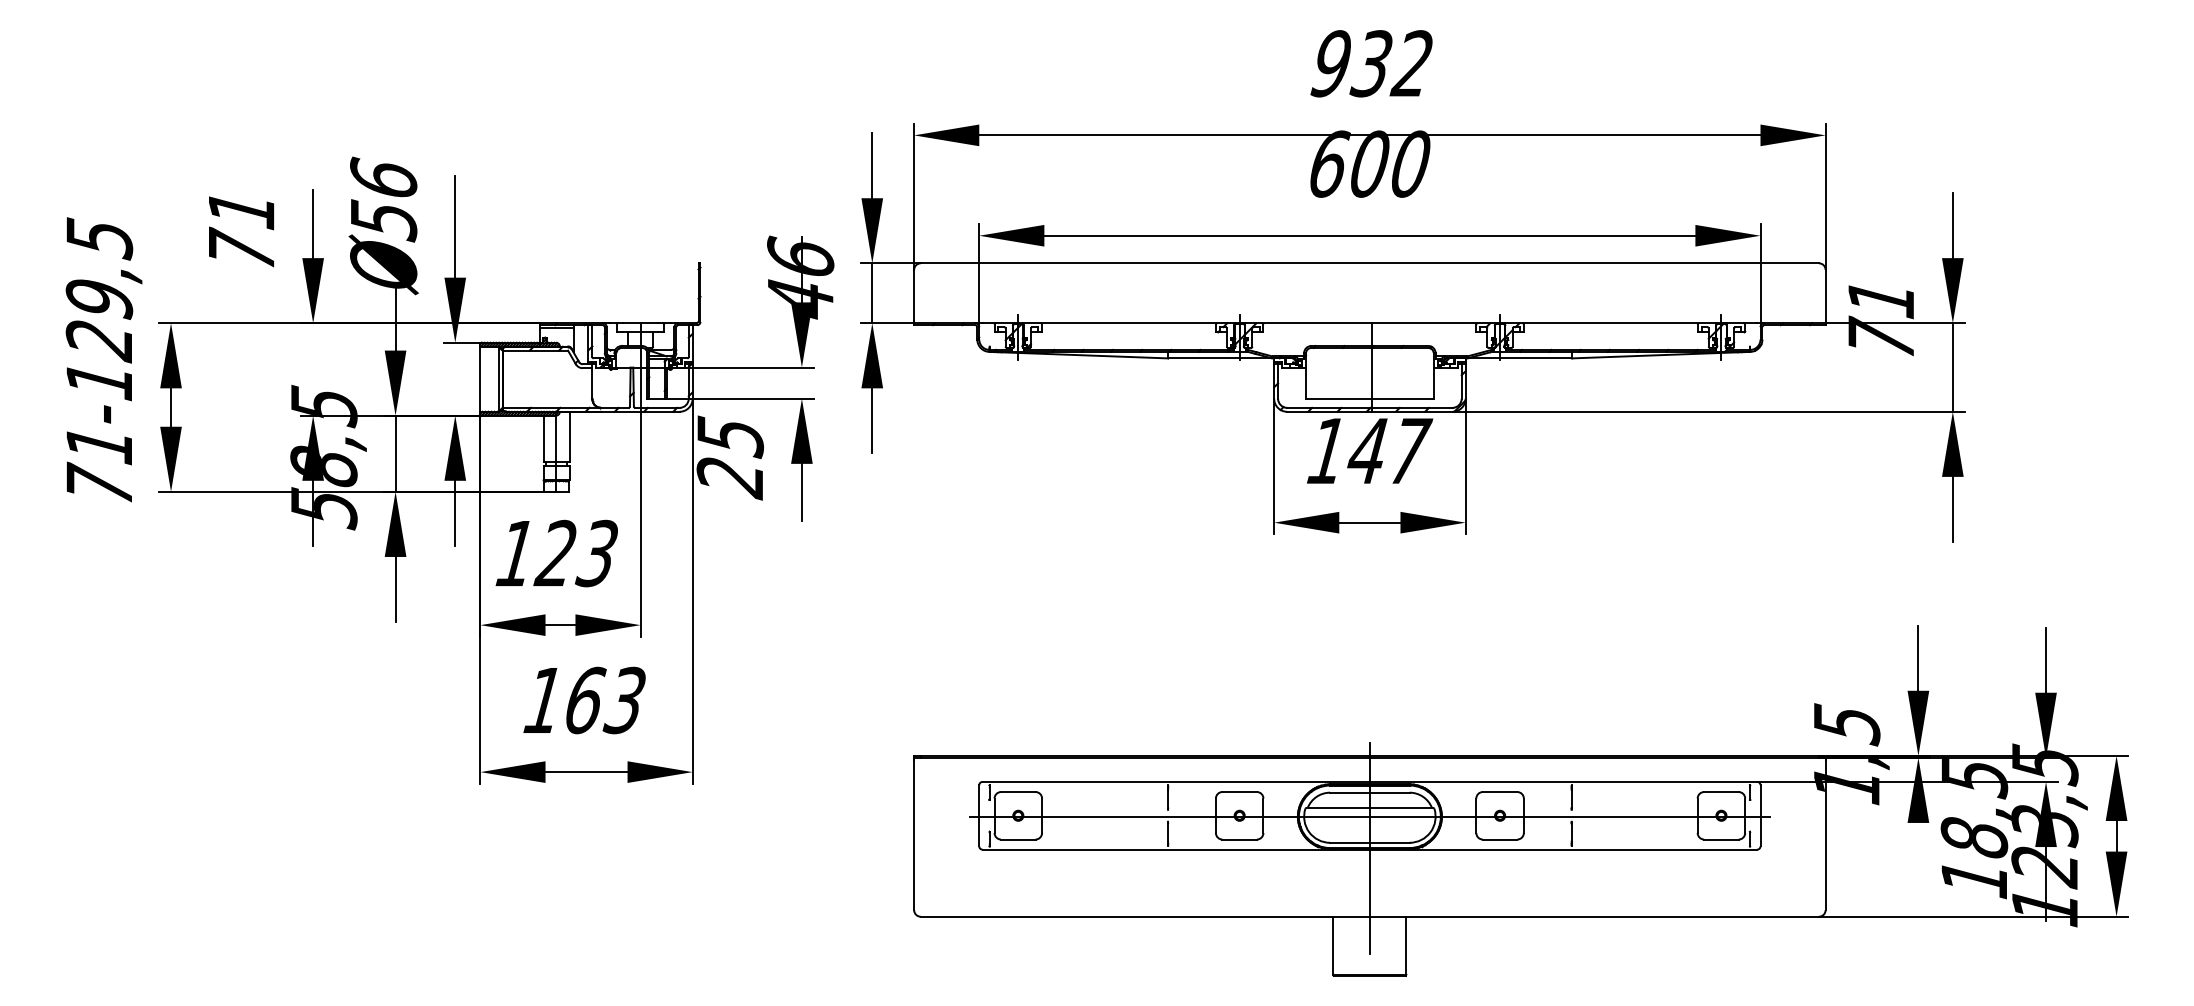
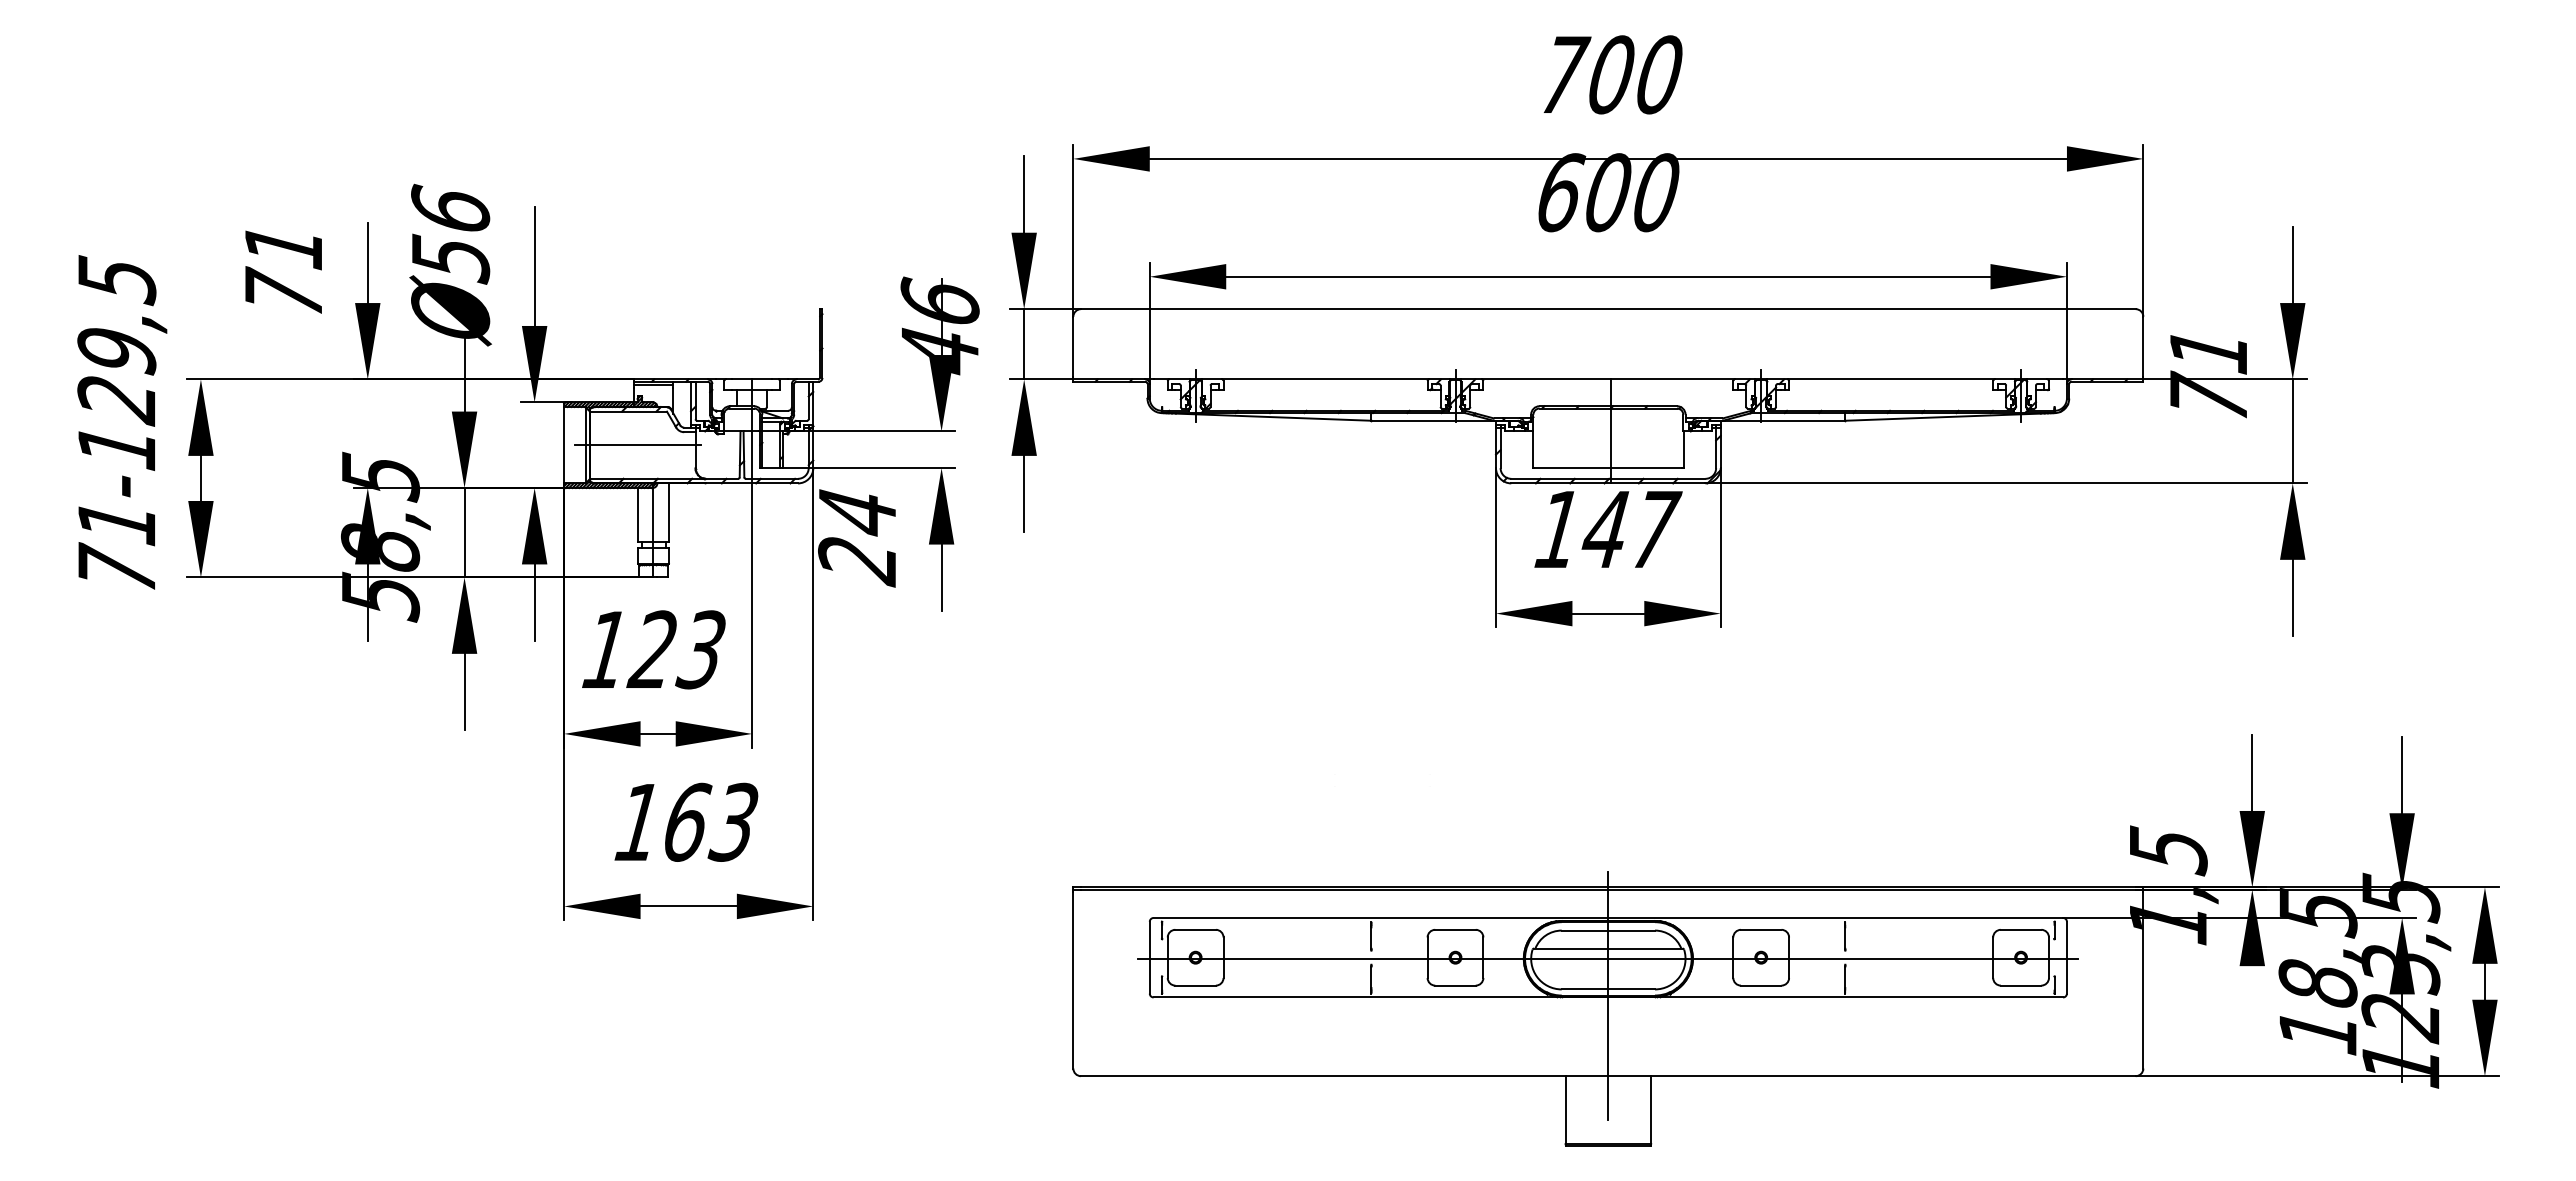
text: (1371, 63) -> (1610, 74), 932 -> 700
line: (542, 379) -> (637, 445), added
text: (731, 437) -> (858, 513), 25 -> 24

